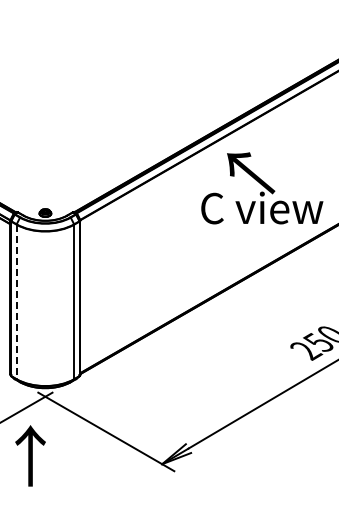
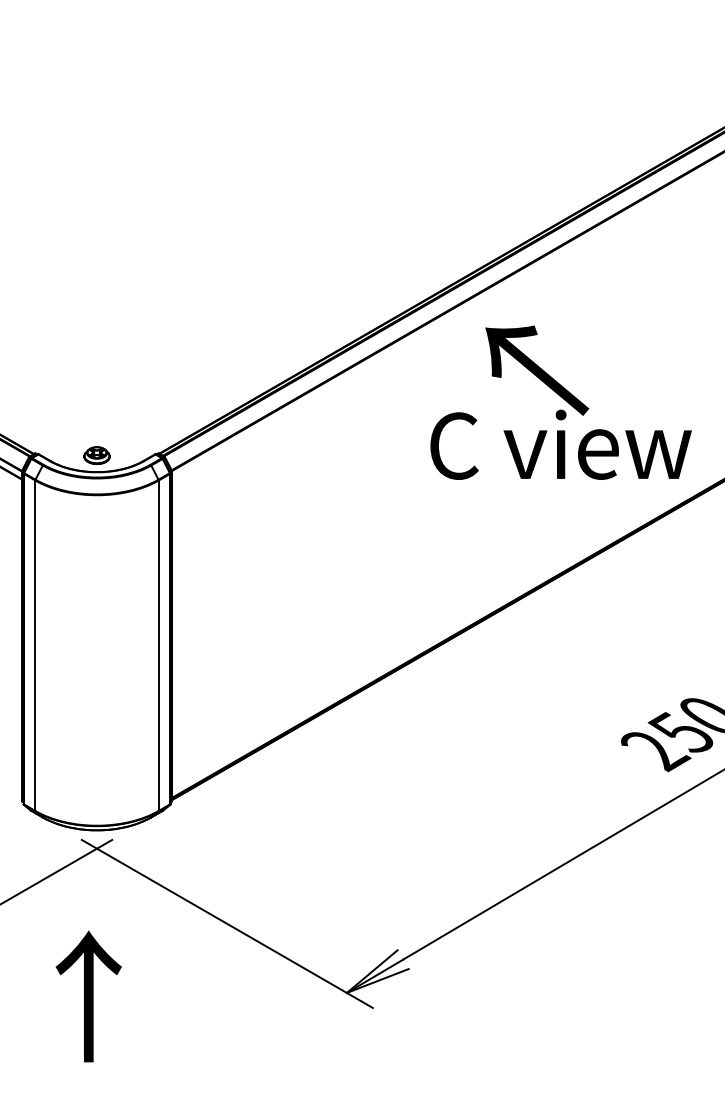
line: (16, 302) -> (35, 646), dashed -> solid
text: (30, 455) -> (88, 995), moved

